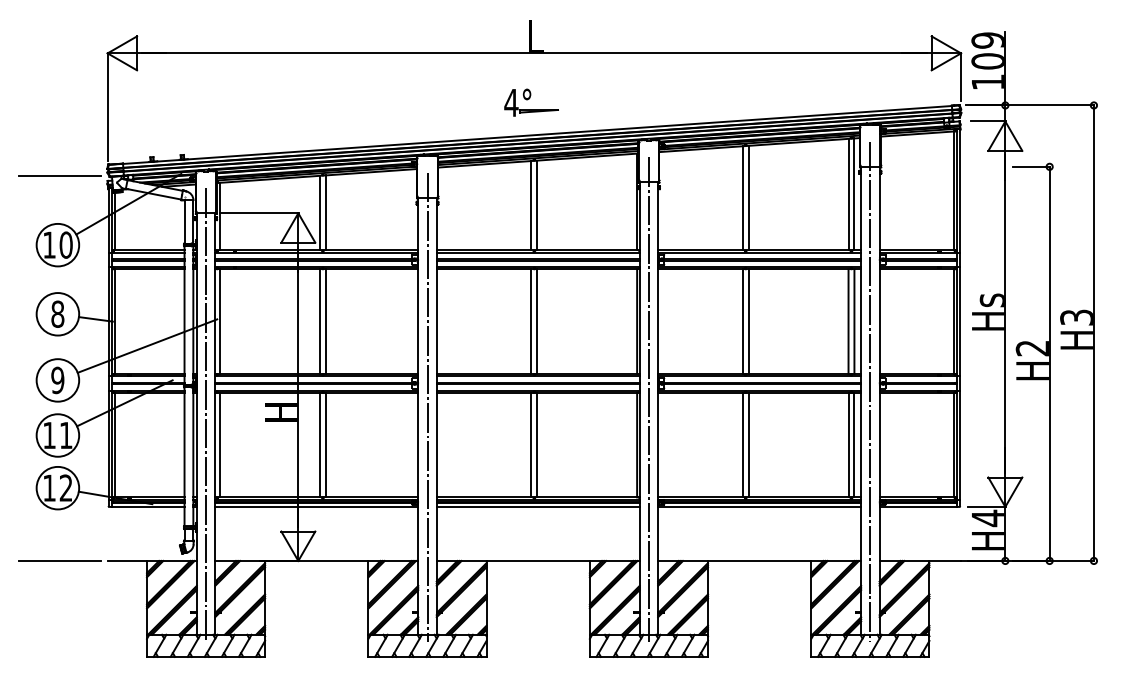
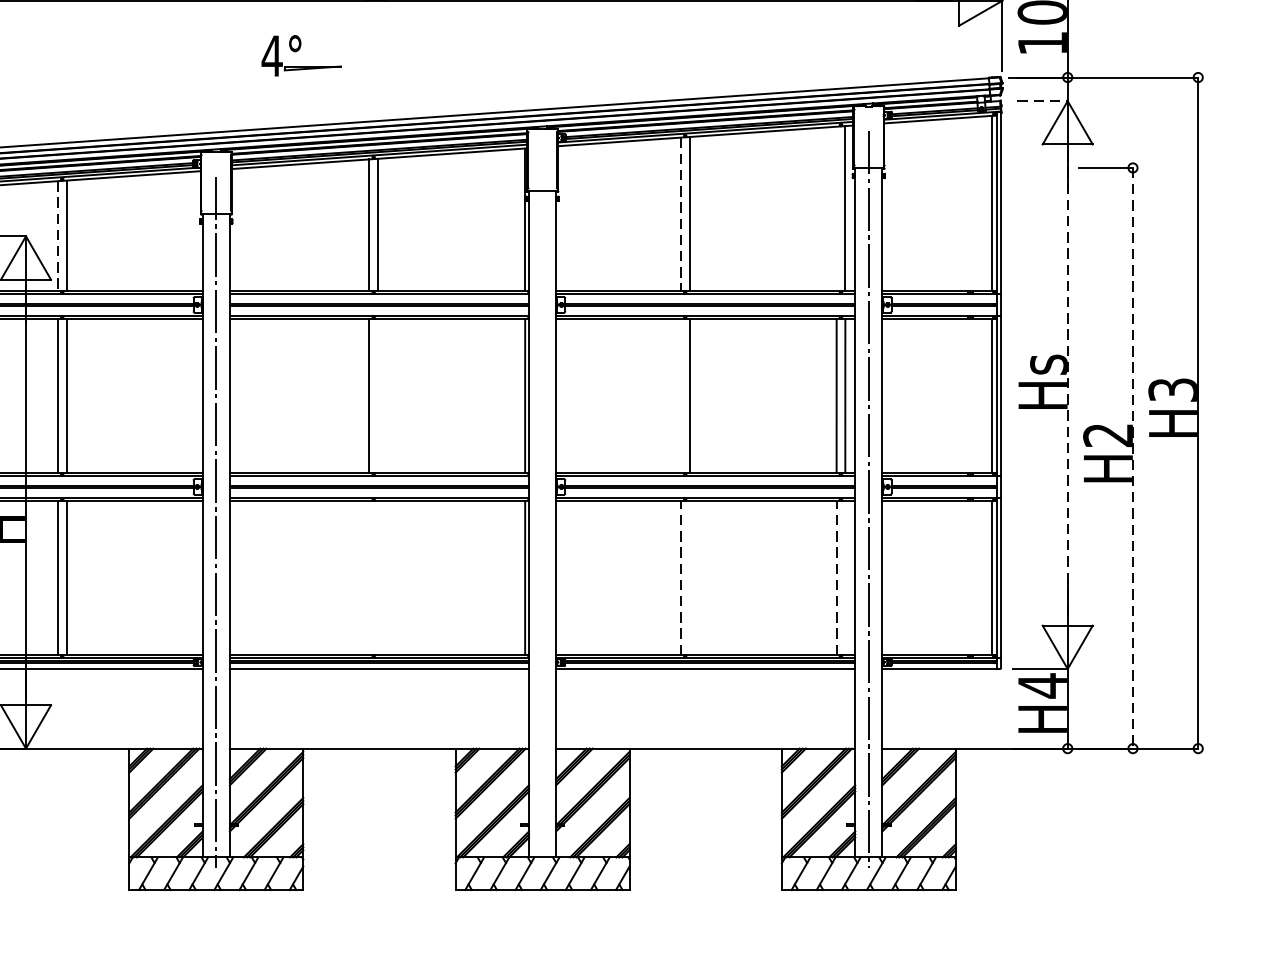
part: (531, 102) -> (301, 55), moved
line: (988, 121) -> (1042, 101), solid -> dashed
line: (848, 194) -> (836, 208), removed
line: (742, 198) -> (680, 214), solid -> dashed
line: (320, 213) -> (58, 236), solid -> dashed
line: (1005, 314) -> (1067, 385), solid -> dashed
line: (537, 321) -> (378, 395), removed
line: (742, 321) -> (680, 395), removed
line: (1049, 364) -> (1132, 459), solid -> dashed
line: (648, 399) -> (541, 510), removed
line: (531, 444) -> (369, 577), removed
line: (537, 444) -> (378, 577), removed
line: (742, 444) -> (680, 577), solid -> dashed
line: (748, 444) -> (689, 577), removed
line: (848, 444) -> (836, 577), solid -> dashed
line: (854, 444) -> (845, 577), removed

